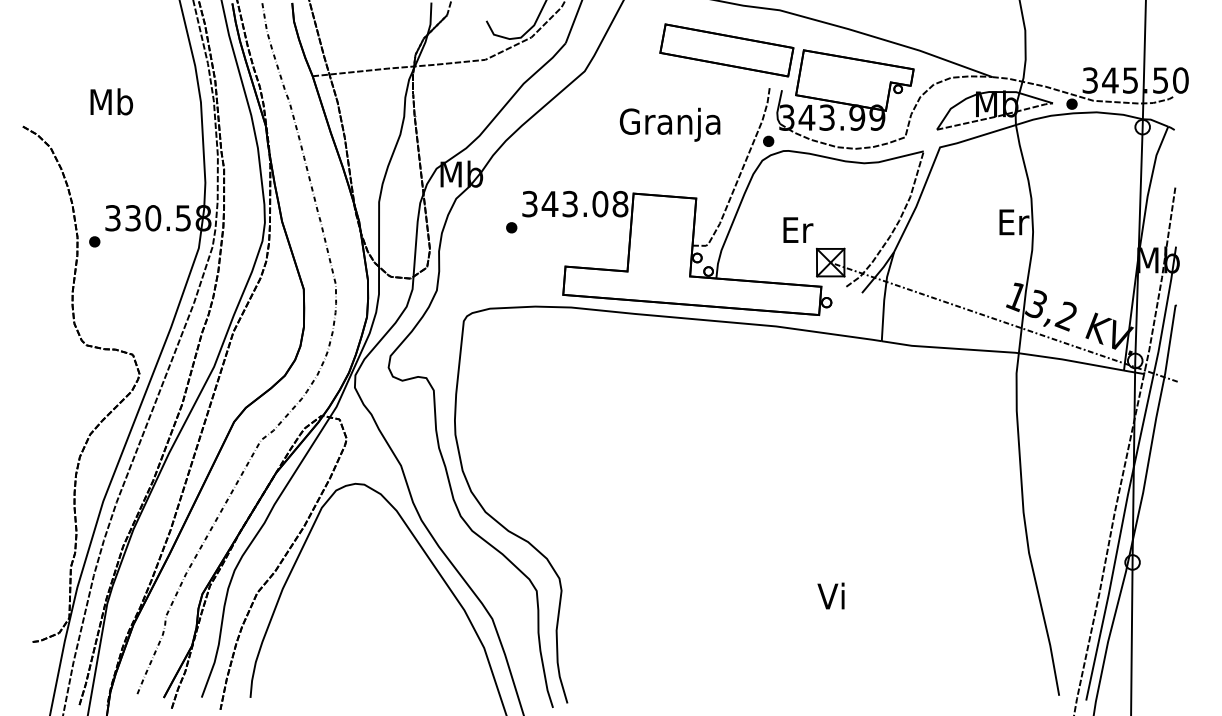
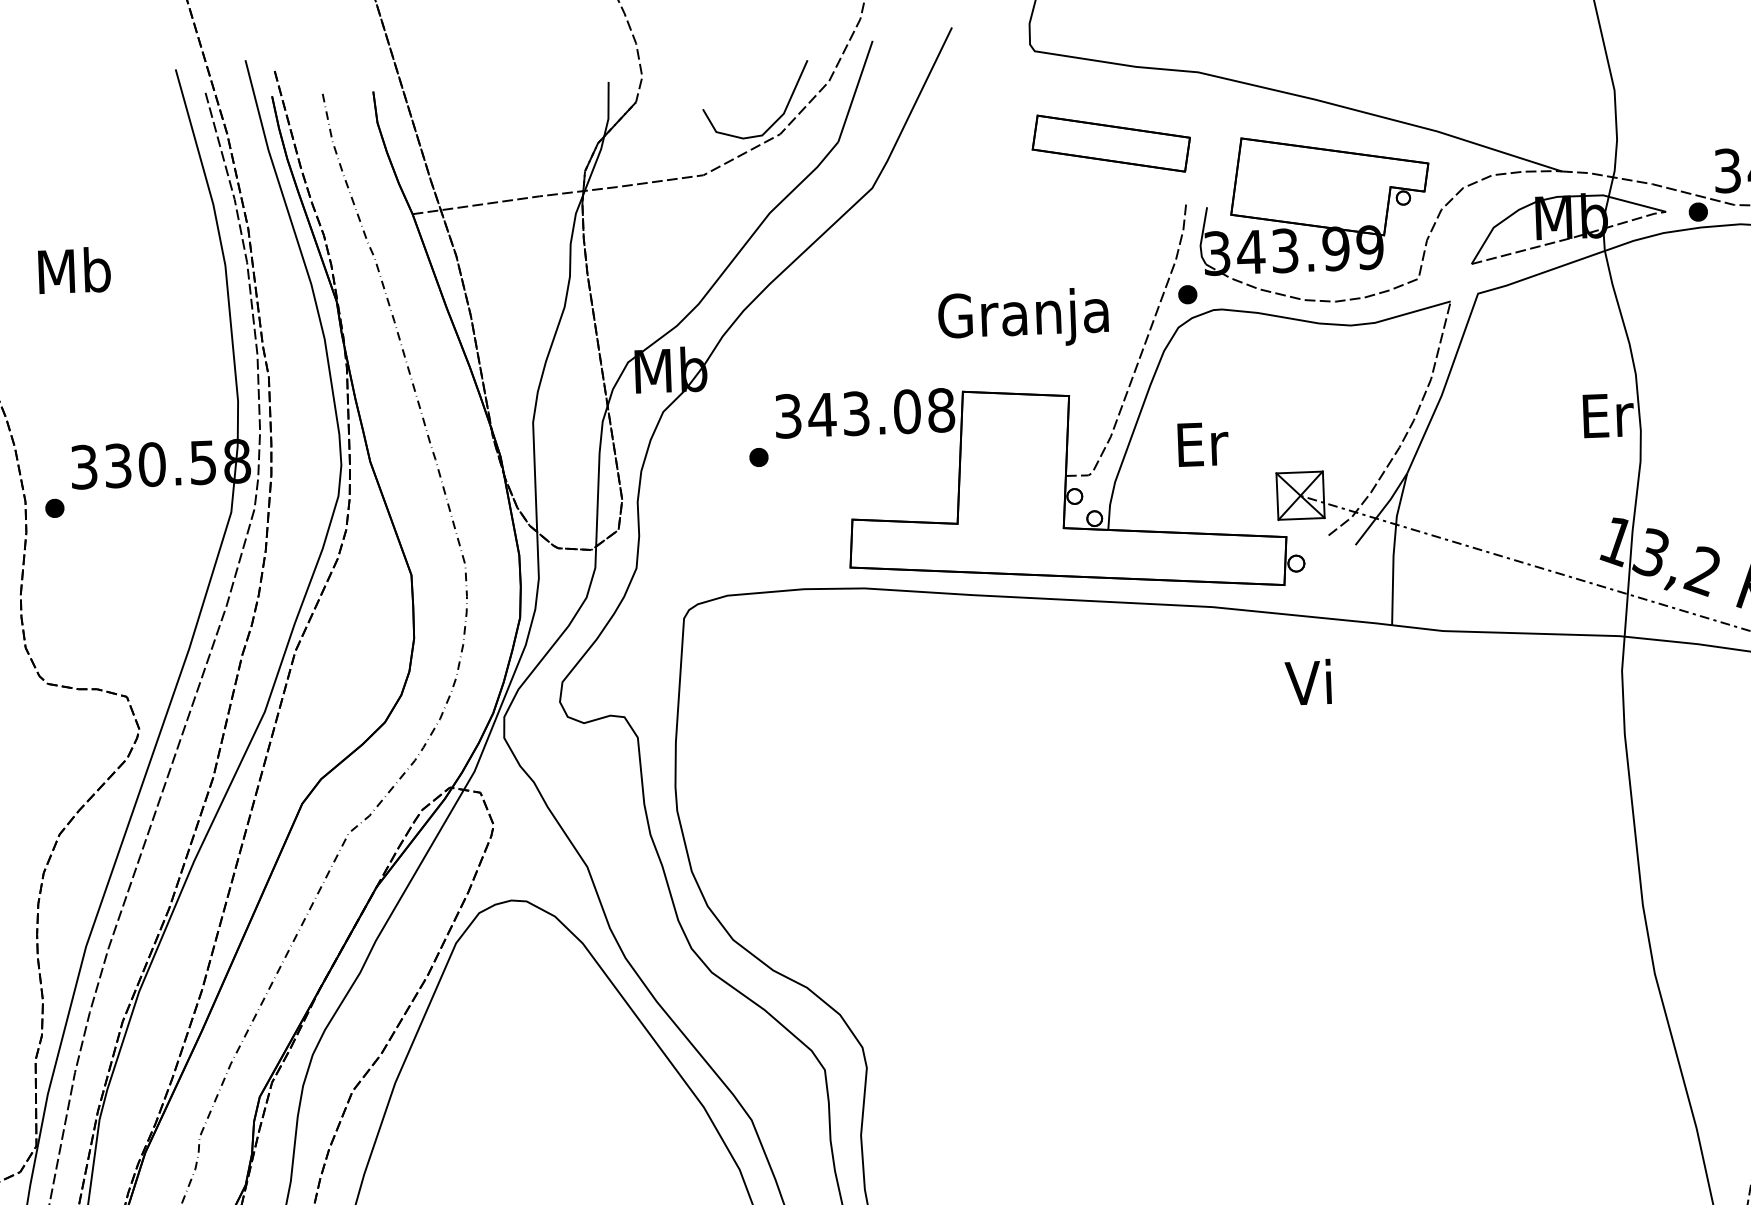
part: (726, 50) -> (1110, 143), size x0.7
text: (669, 124) -> (1022, 318), moved
text: (798, 229) -> (1203, 443), moved
text: (830, 595) -> (1307, 681), moved

